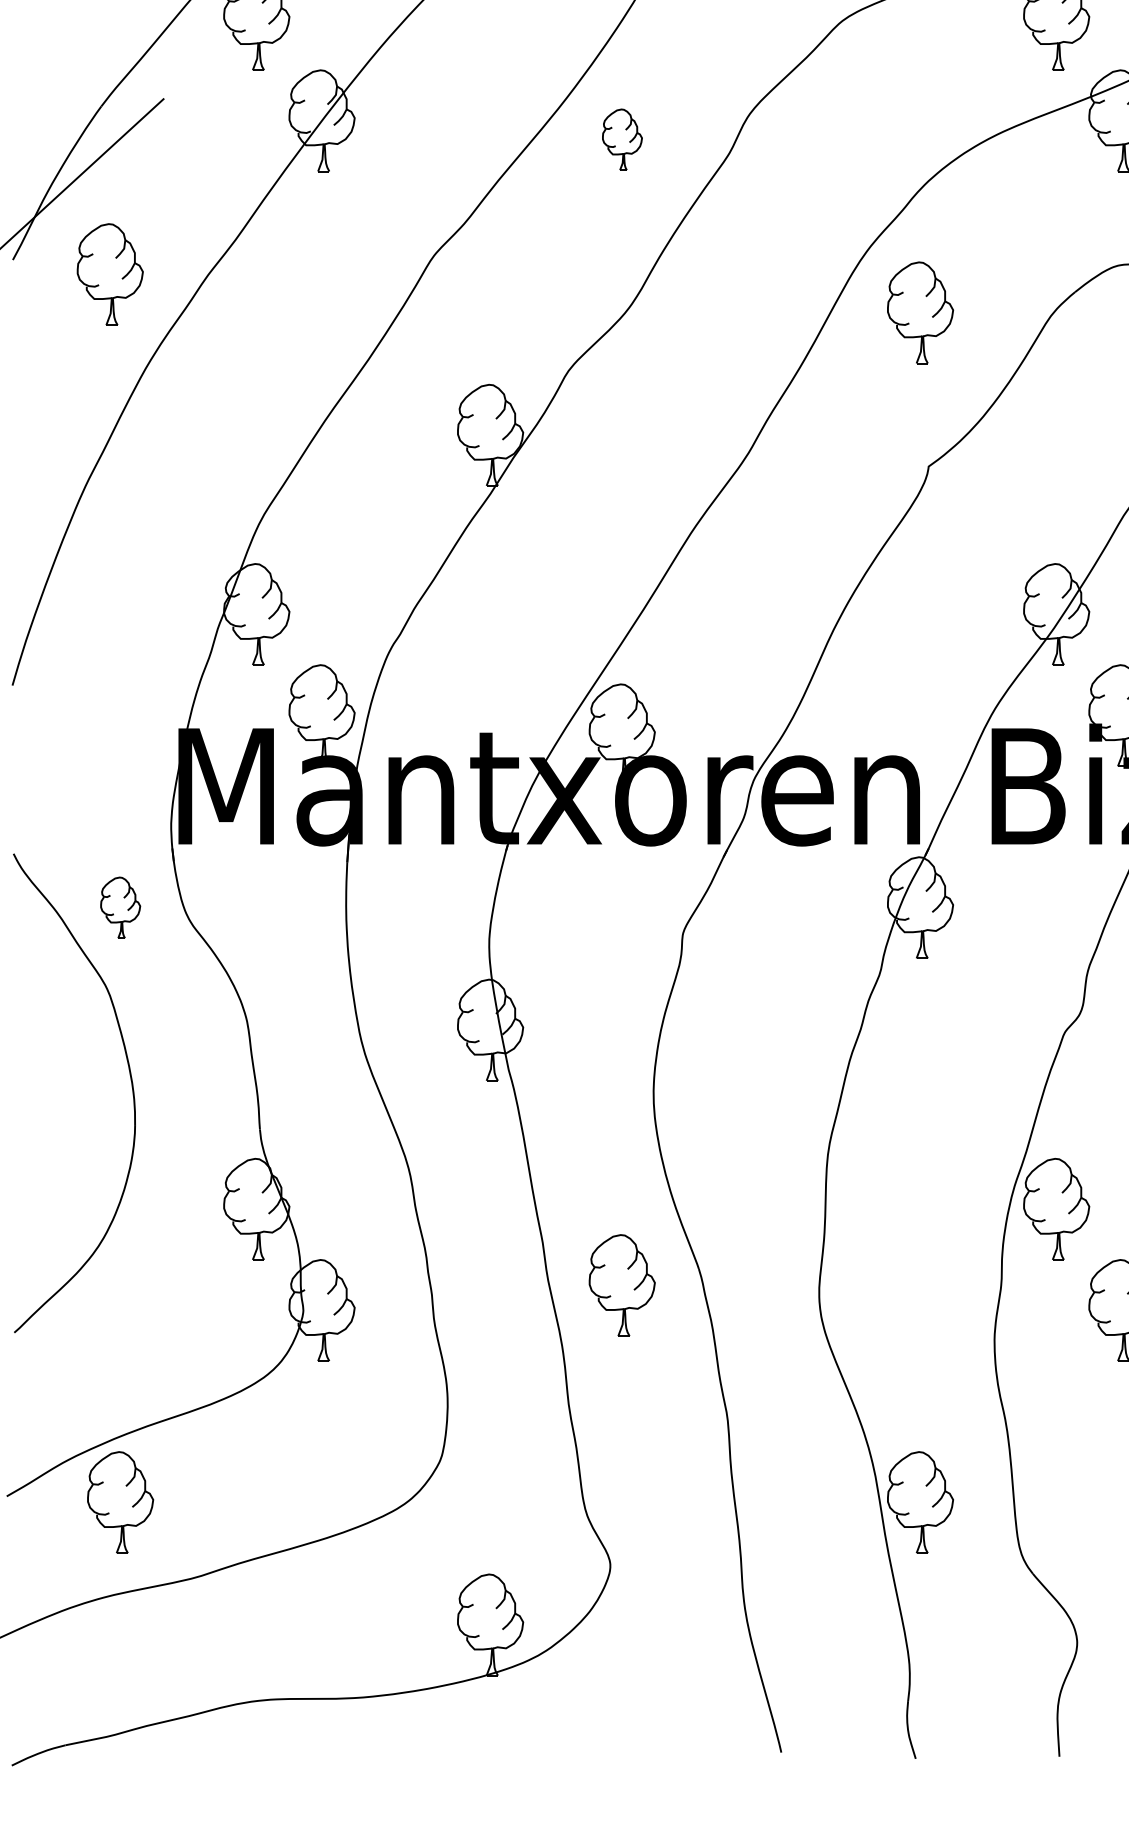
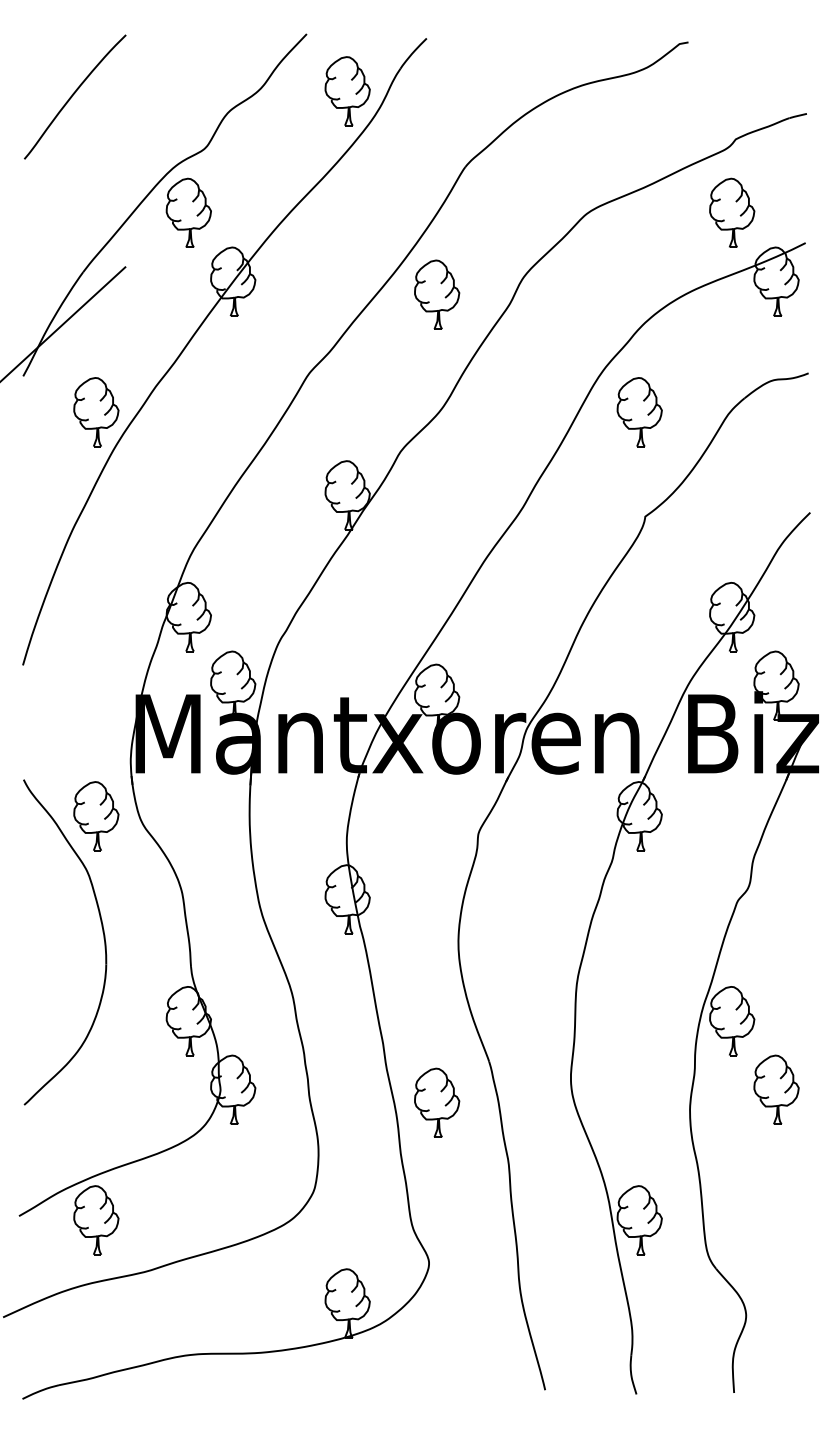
part: (622, 139) -> (437, 294), size x1.67
part: (110, 274) -> (96, 412), moved
part: (120, 907) -> (96, 816), size x1.67
part: (622, 1284) -> (437, 1102), moved

